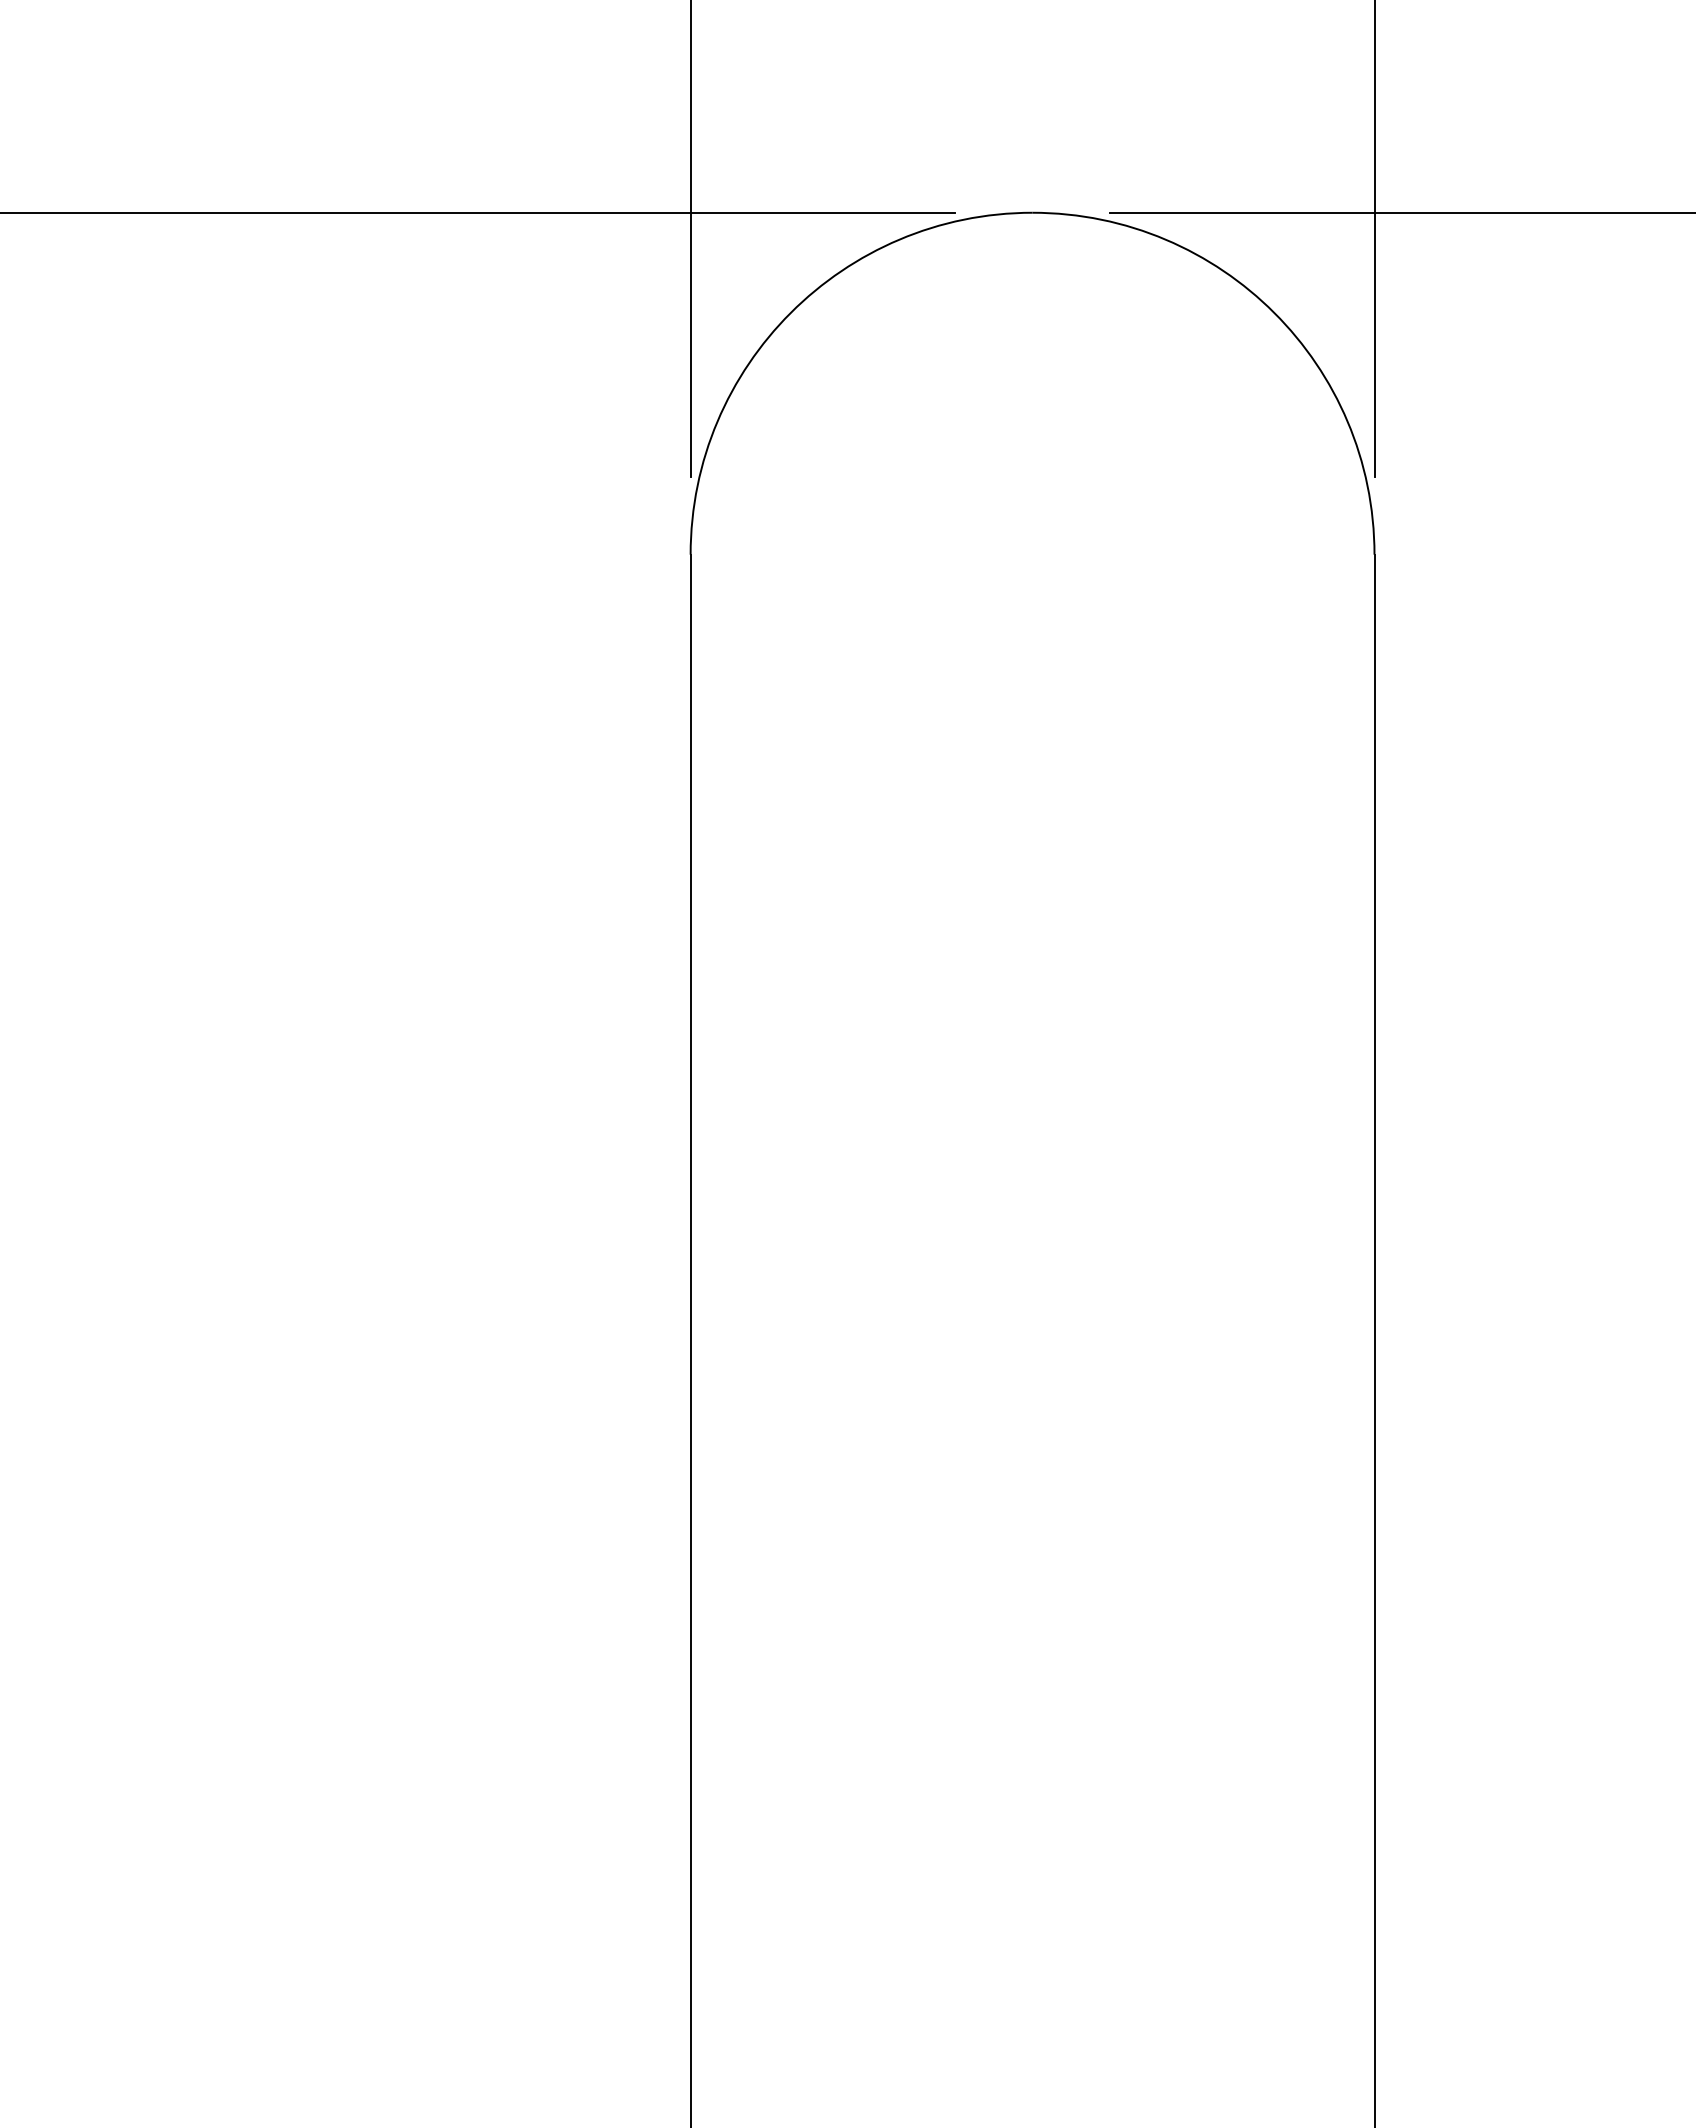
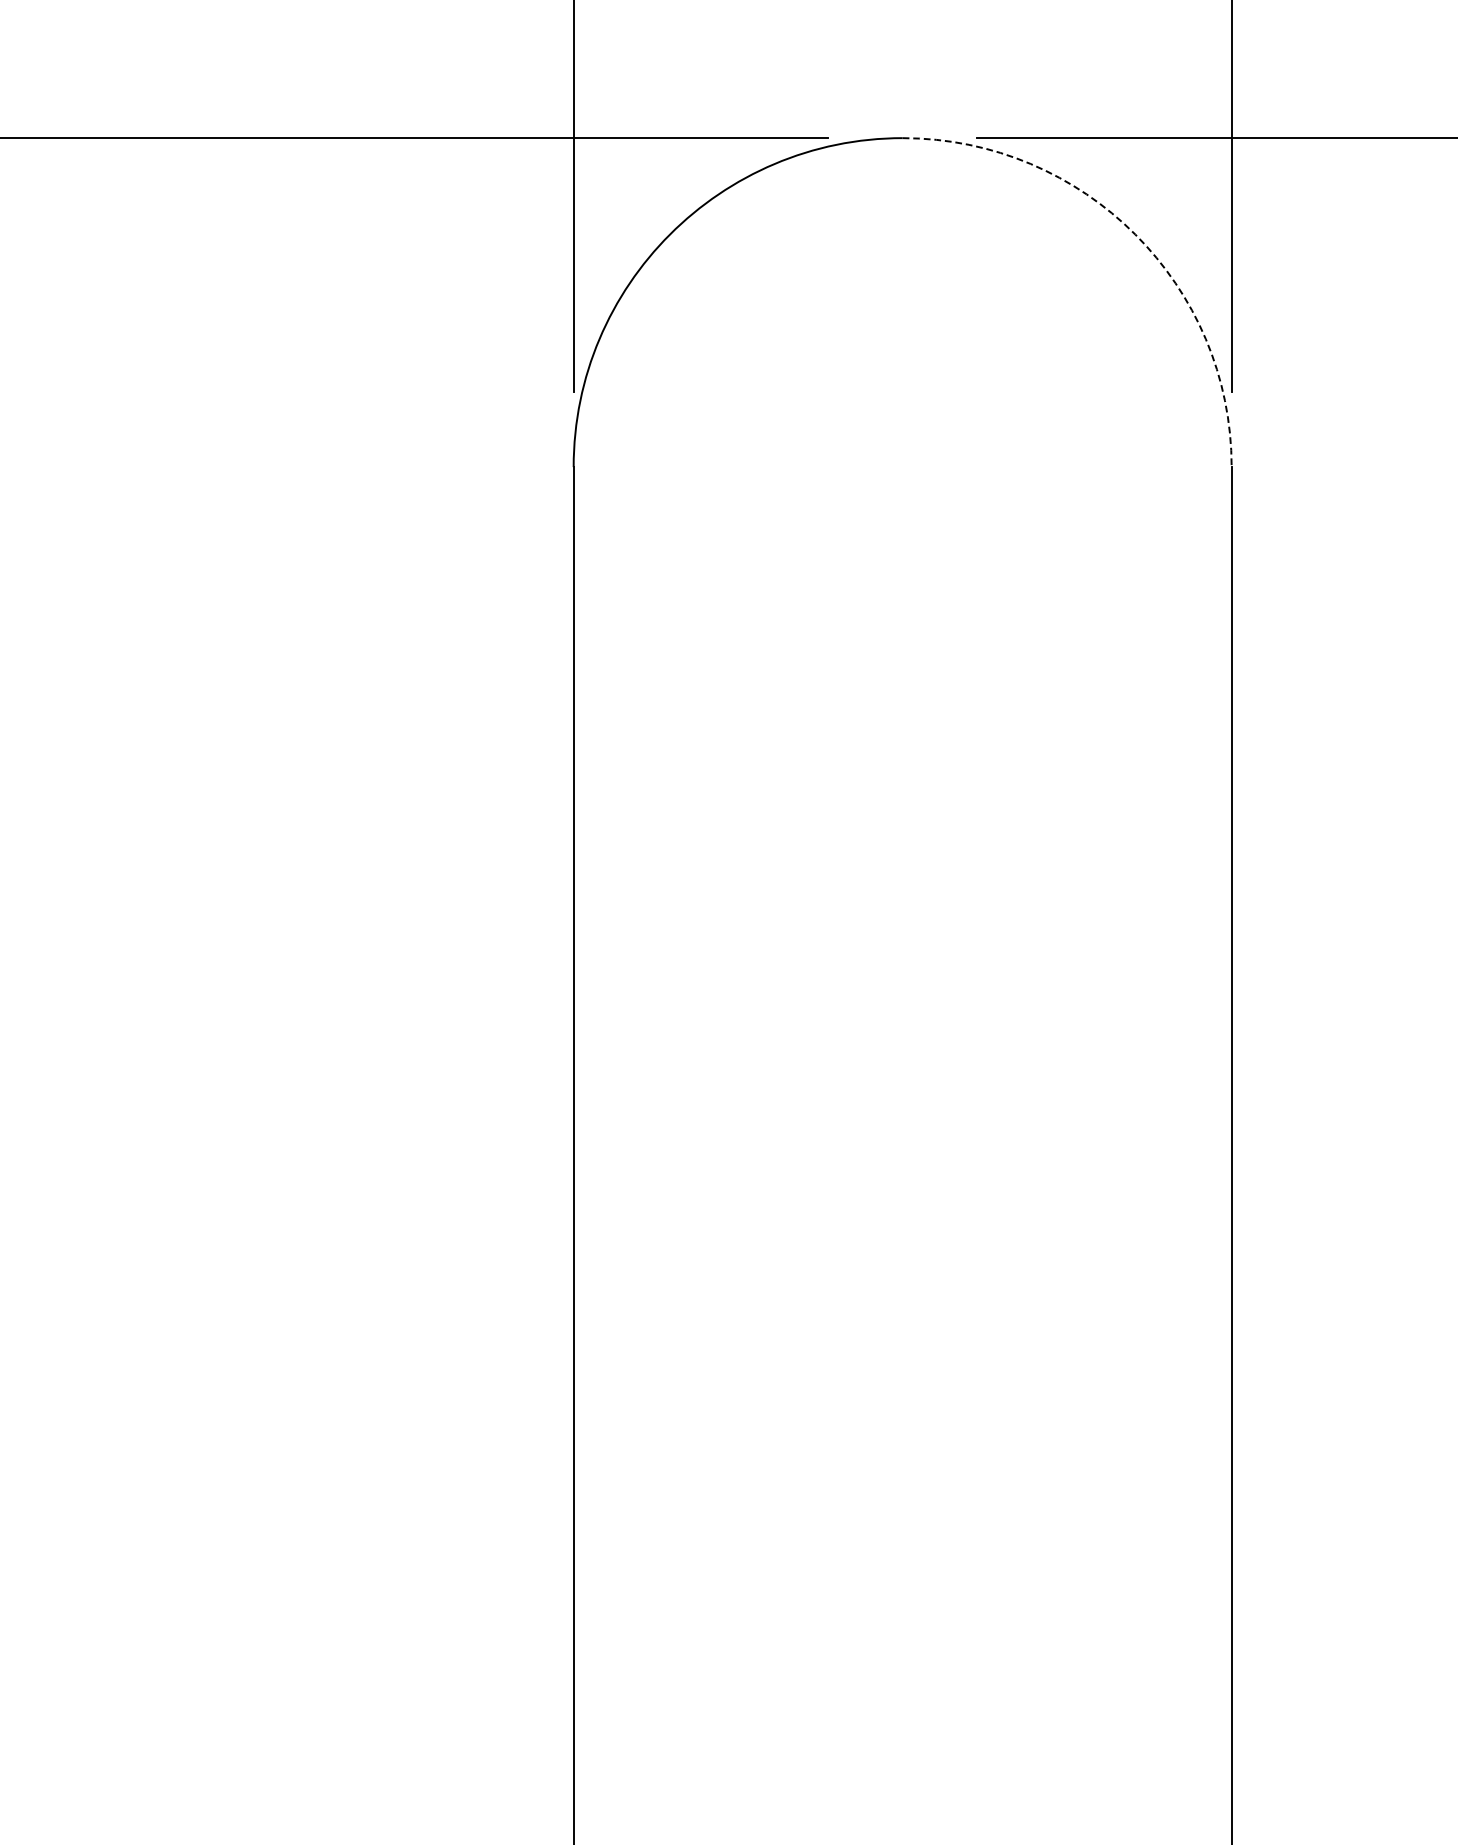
arc: (1274, 312) -> (1135, 234), solid -> dashed

